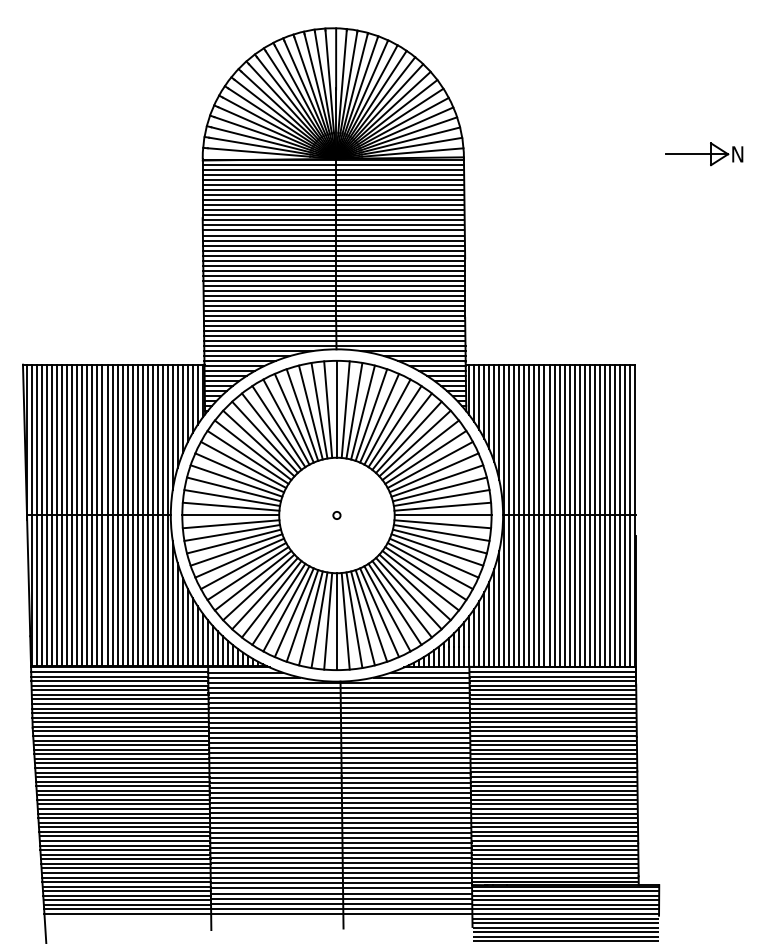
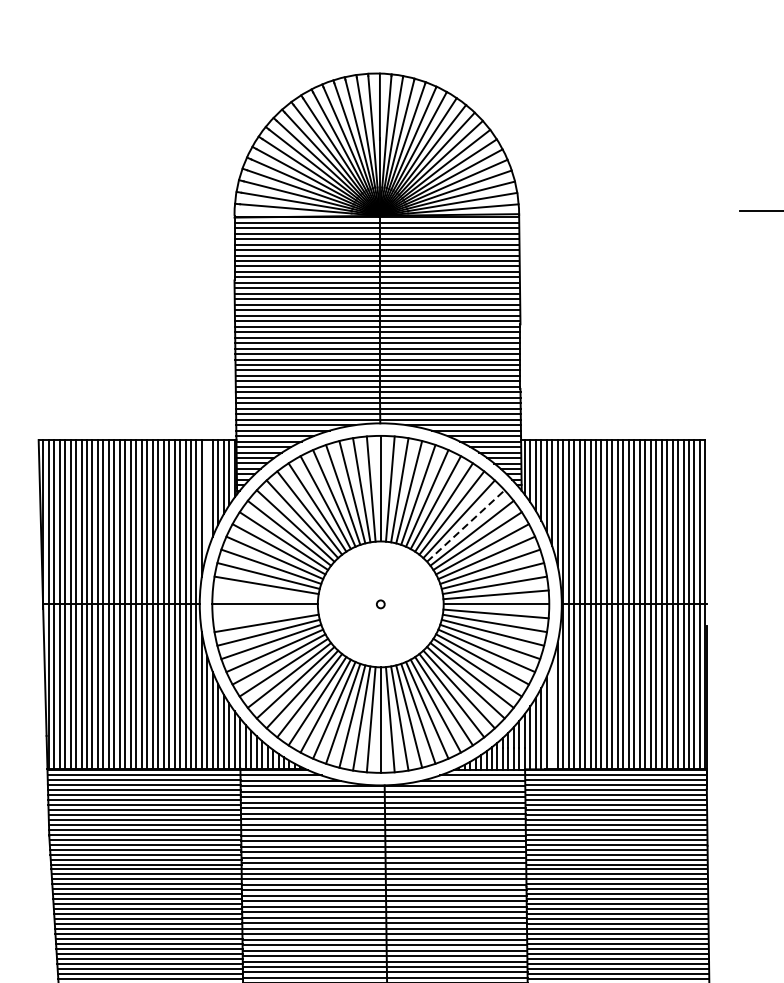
line: (177, 415) -> (207, 495), removed
line: (415, 443) -> (466, 525), solid -> dashed
line: (230, 506) -> (264, 594), removed
line: (230, 524) -> (264, 614), removed
line: (494, 617) -> (552, 715), removed

